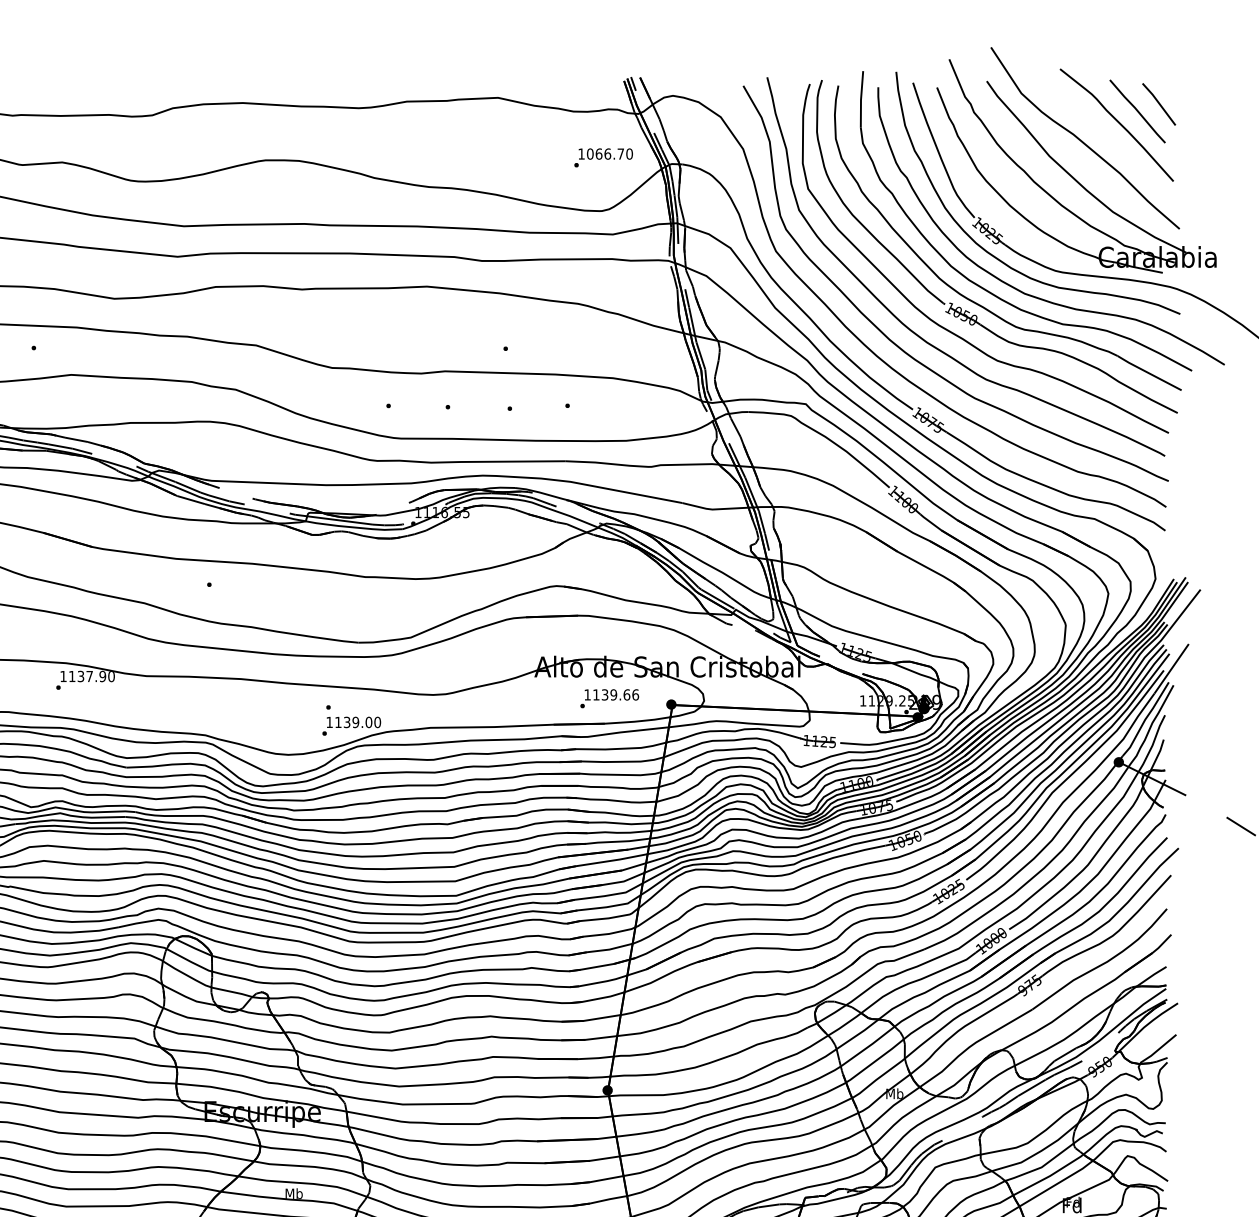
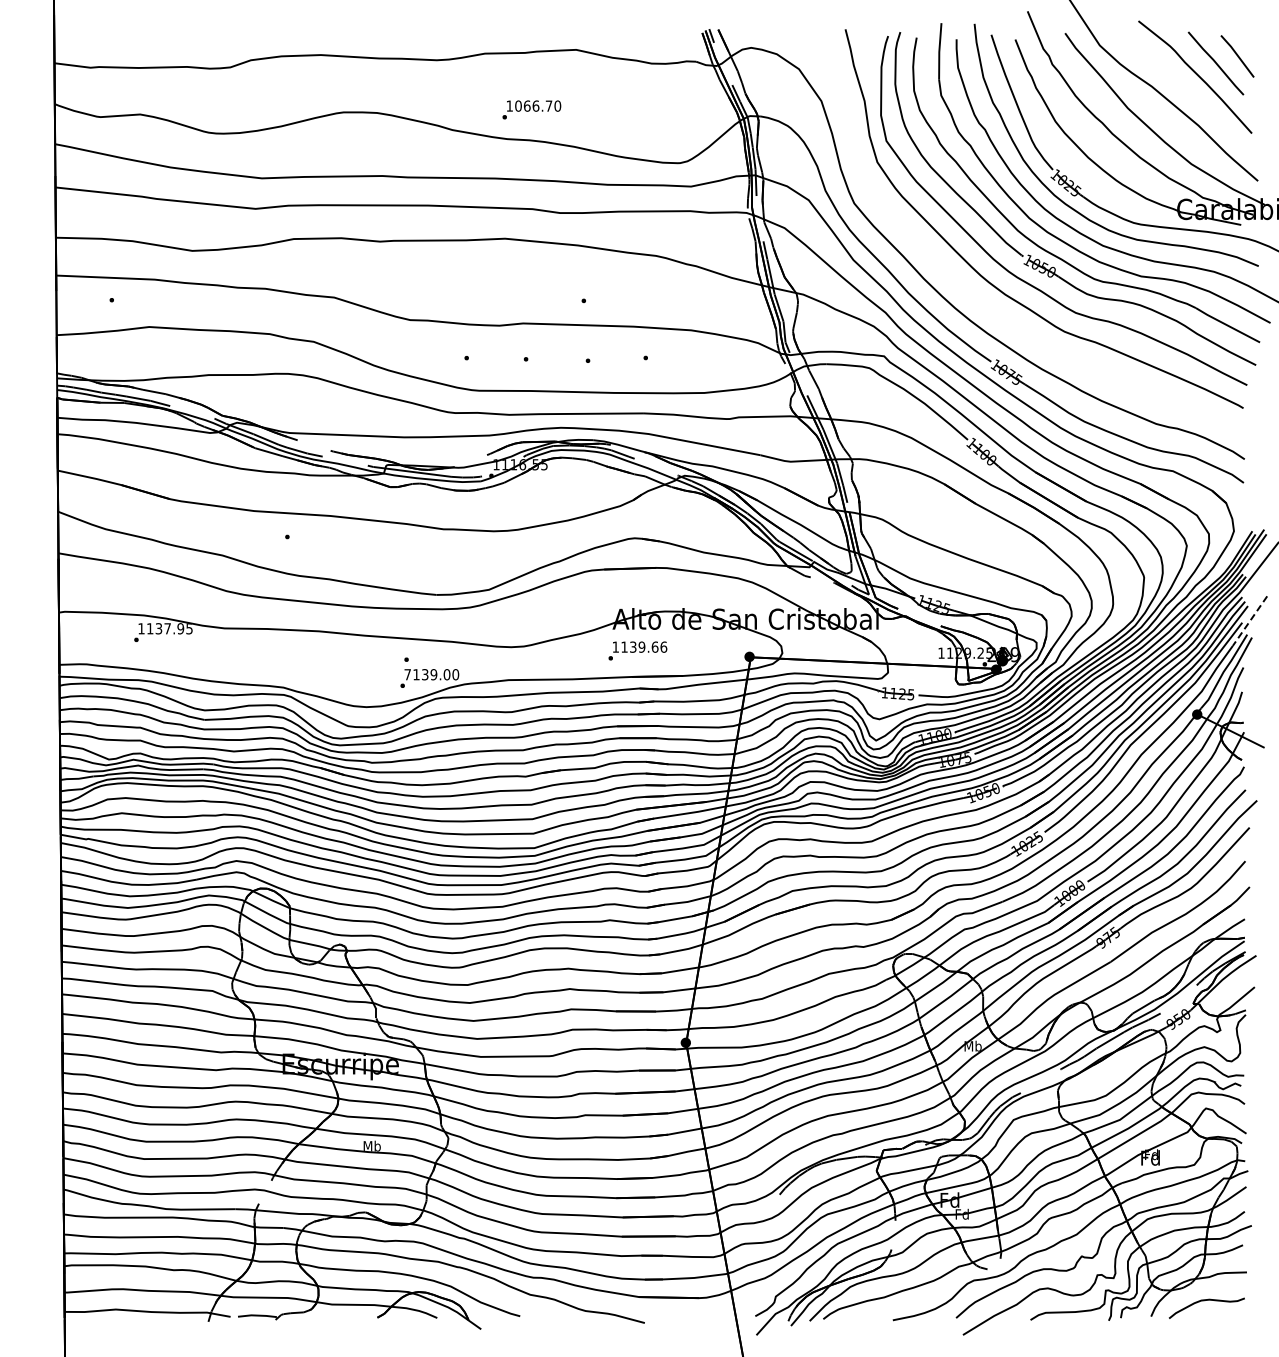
text: (603, 157) -> (531, 109), moved
curve: (902, 348) -> (980, 300), removed
line: (1171, 669) -> (1249, 621), solid -> dashed
text: (111, 676) -> (189, 628), 1137.90 -> 1137.95
text: (609, 698) -> (637, 650), moved
text: (329, 722) -> (407, 674), 1139.00 -> 7139.00

